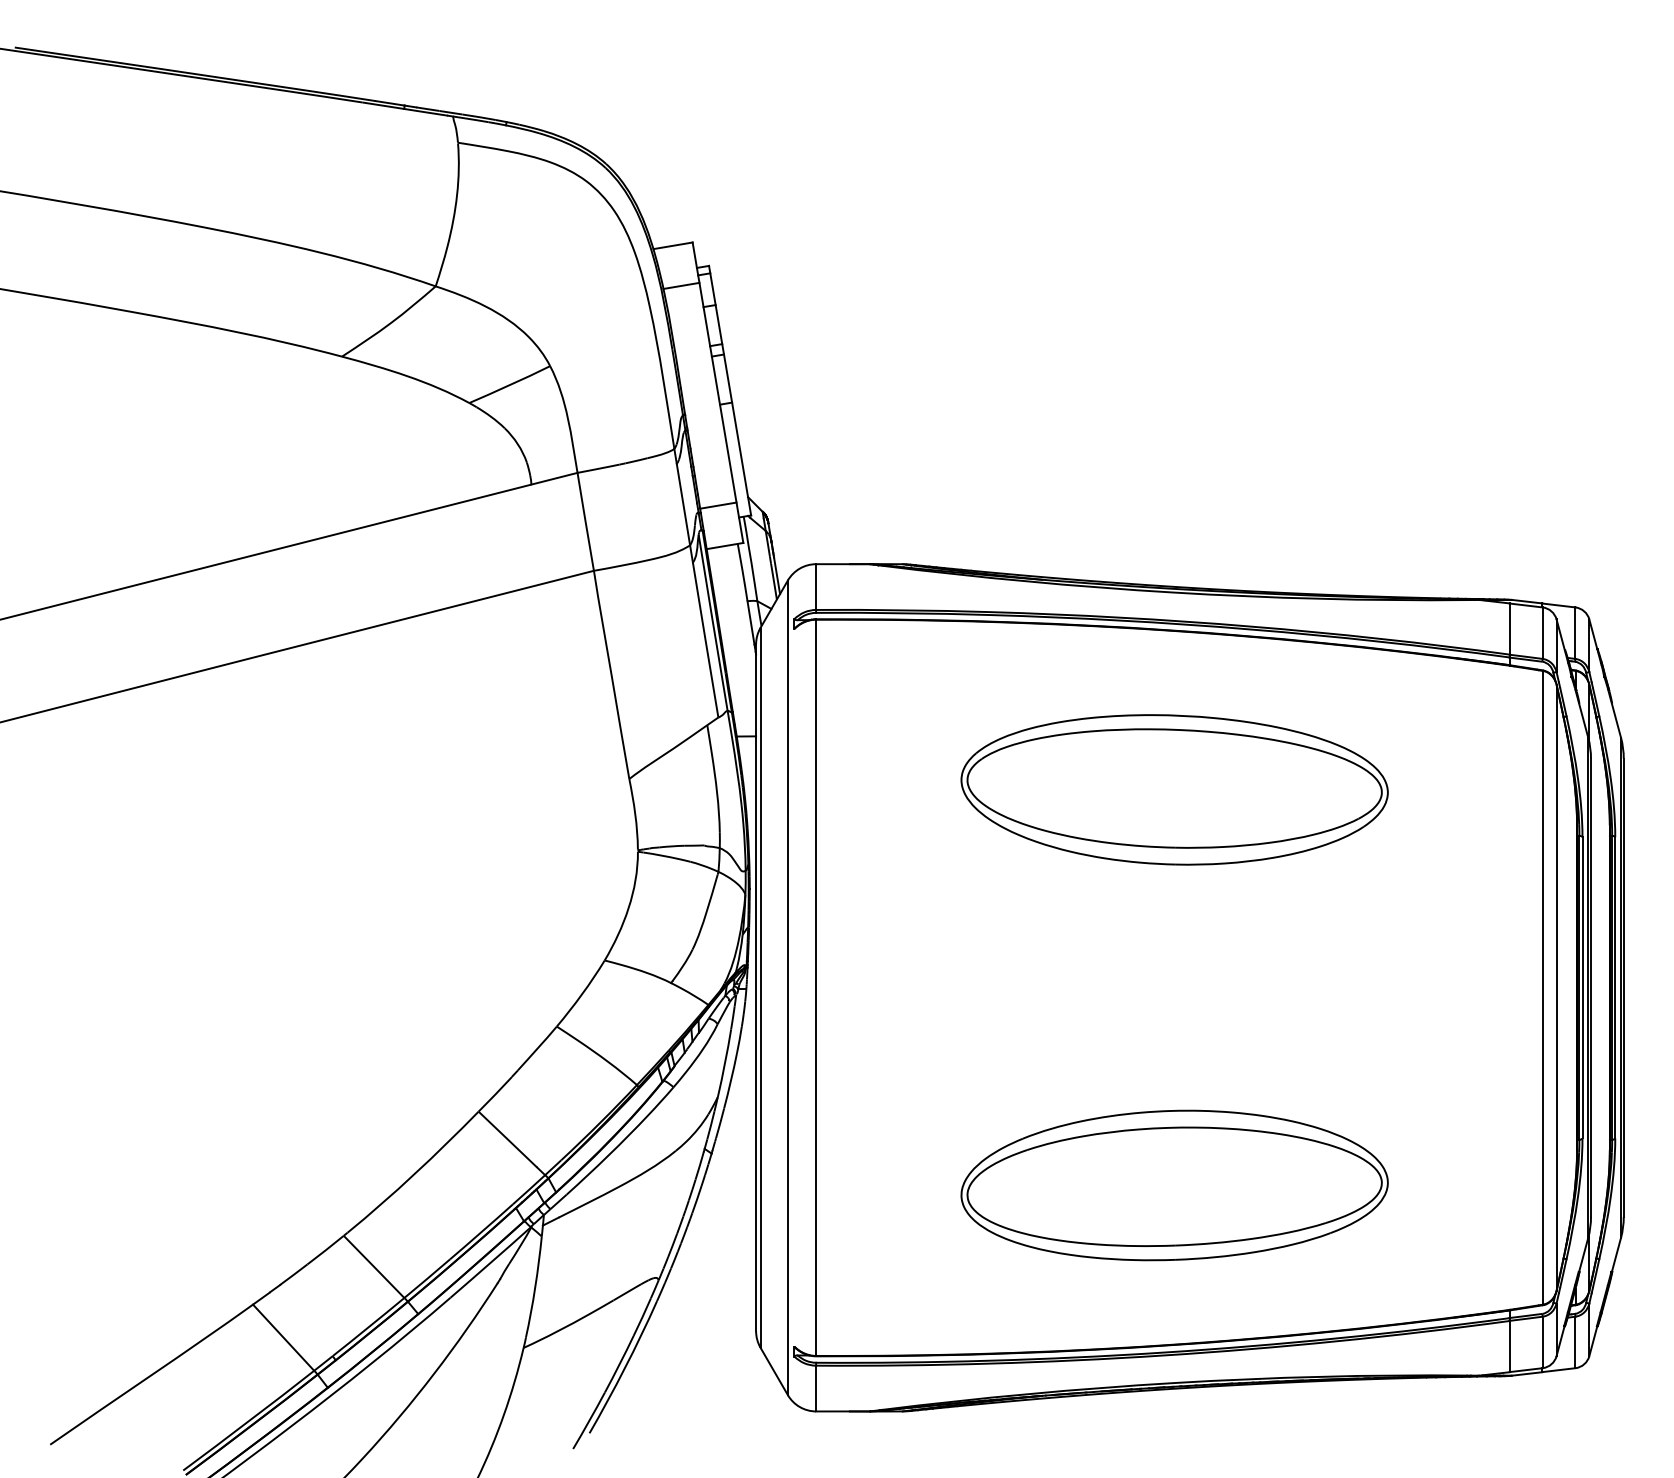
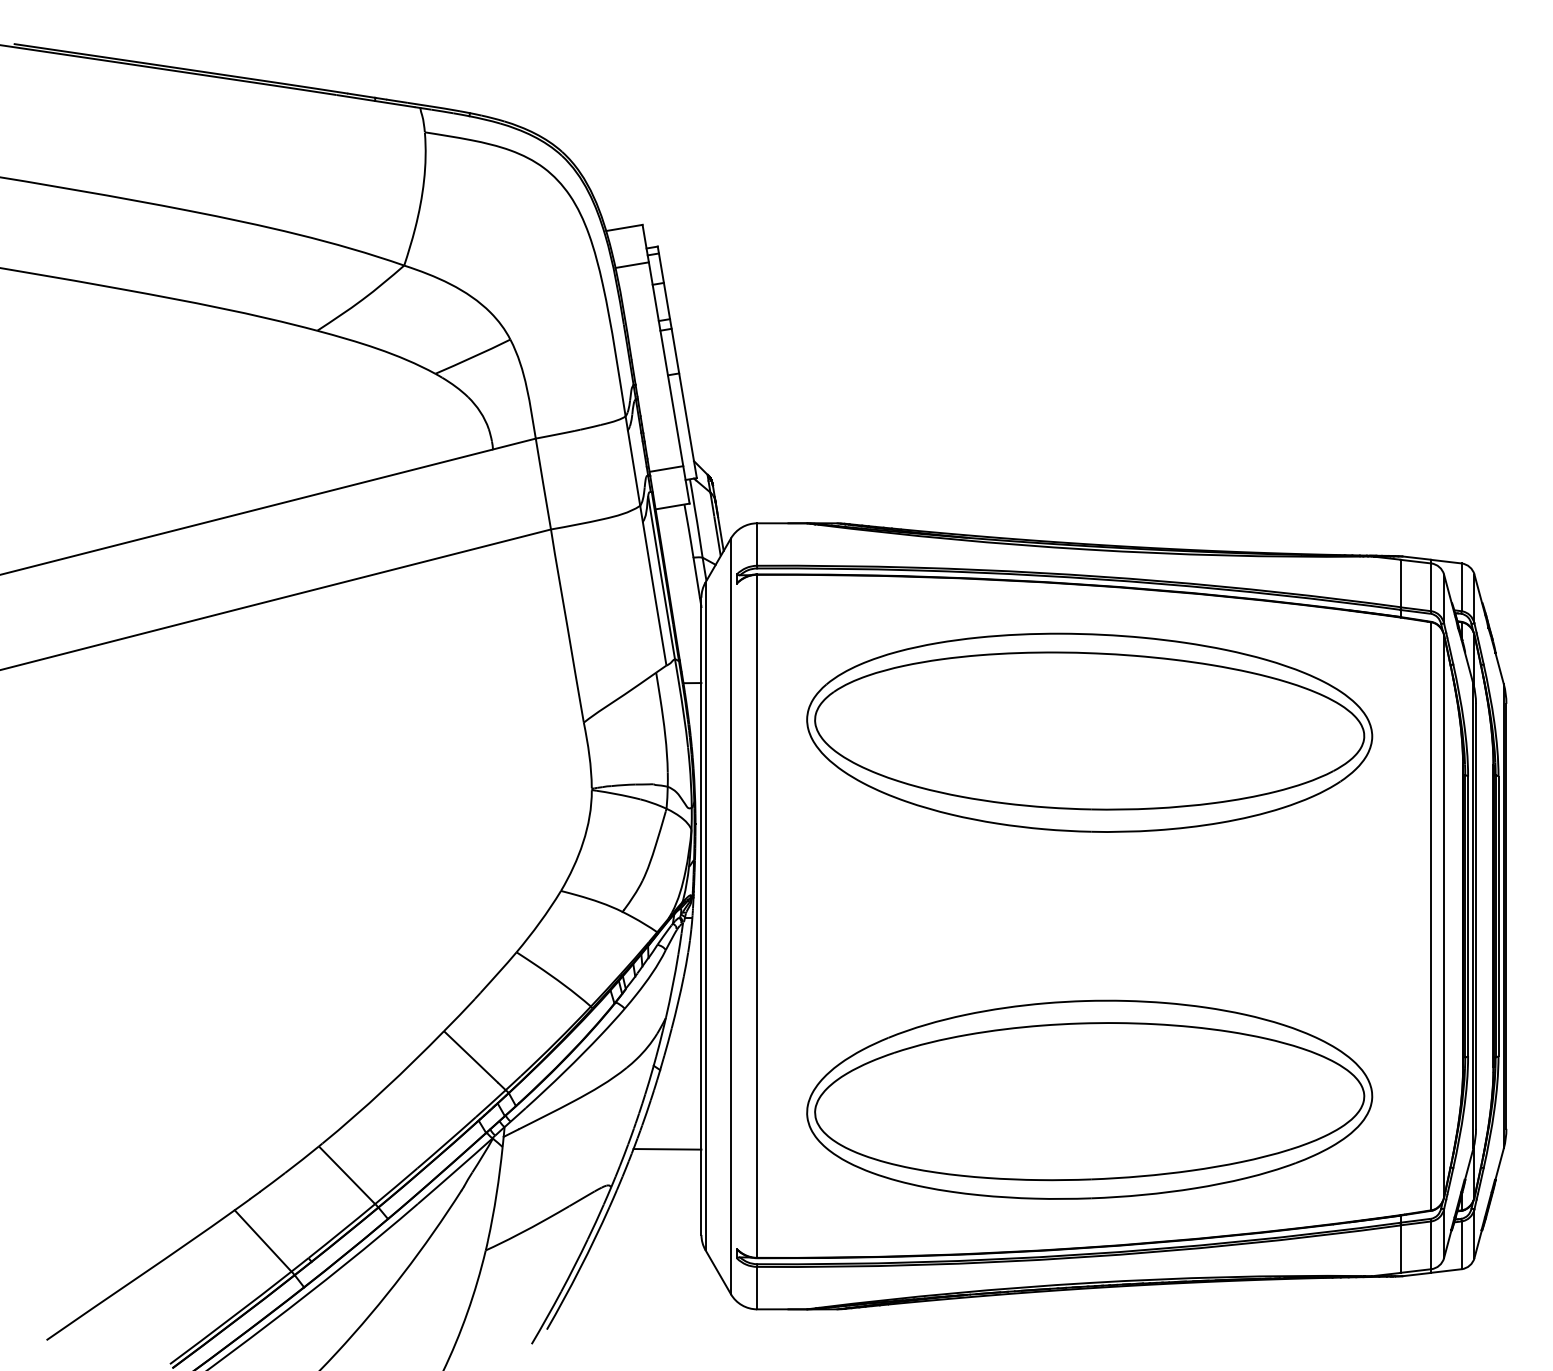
part: (1174, 789) -> (1089, 732), size x1.43
part: (1174, 1185) -> (1089, 1099), size x1.43
line: (719, 1239) -> (667, 1149), added

